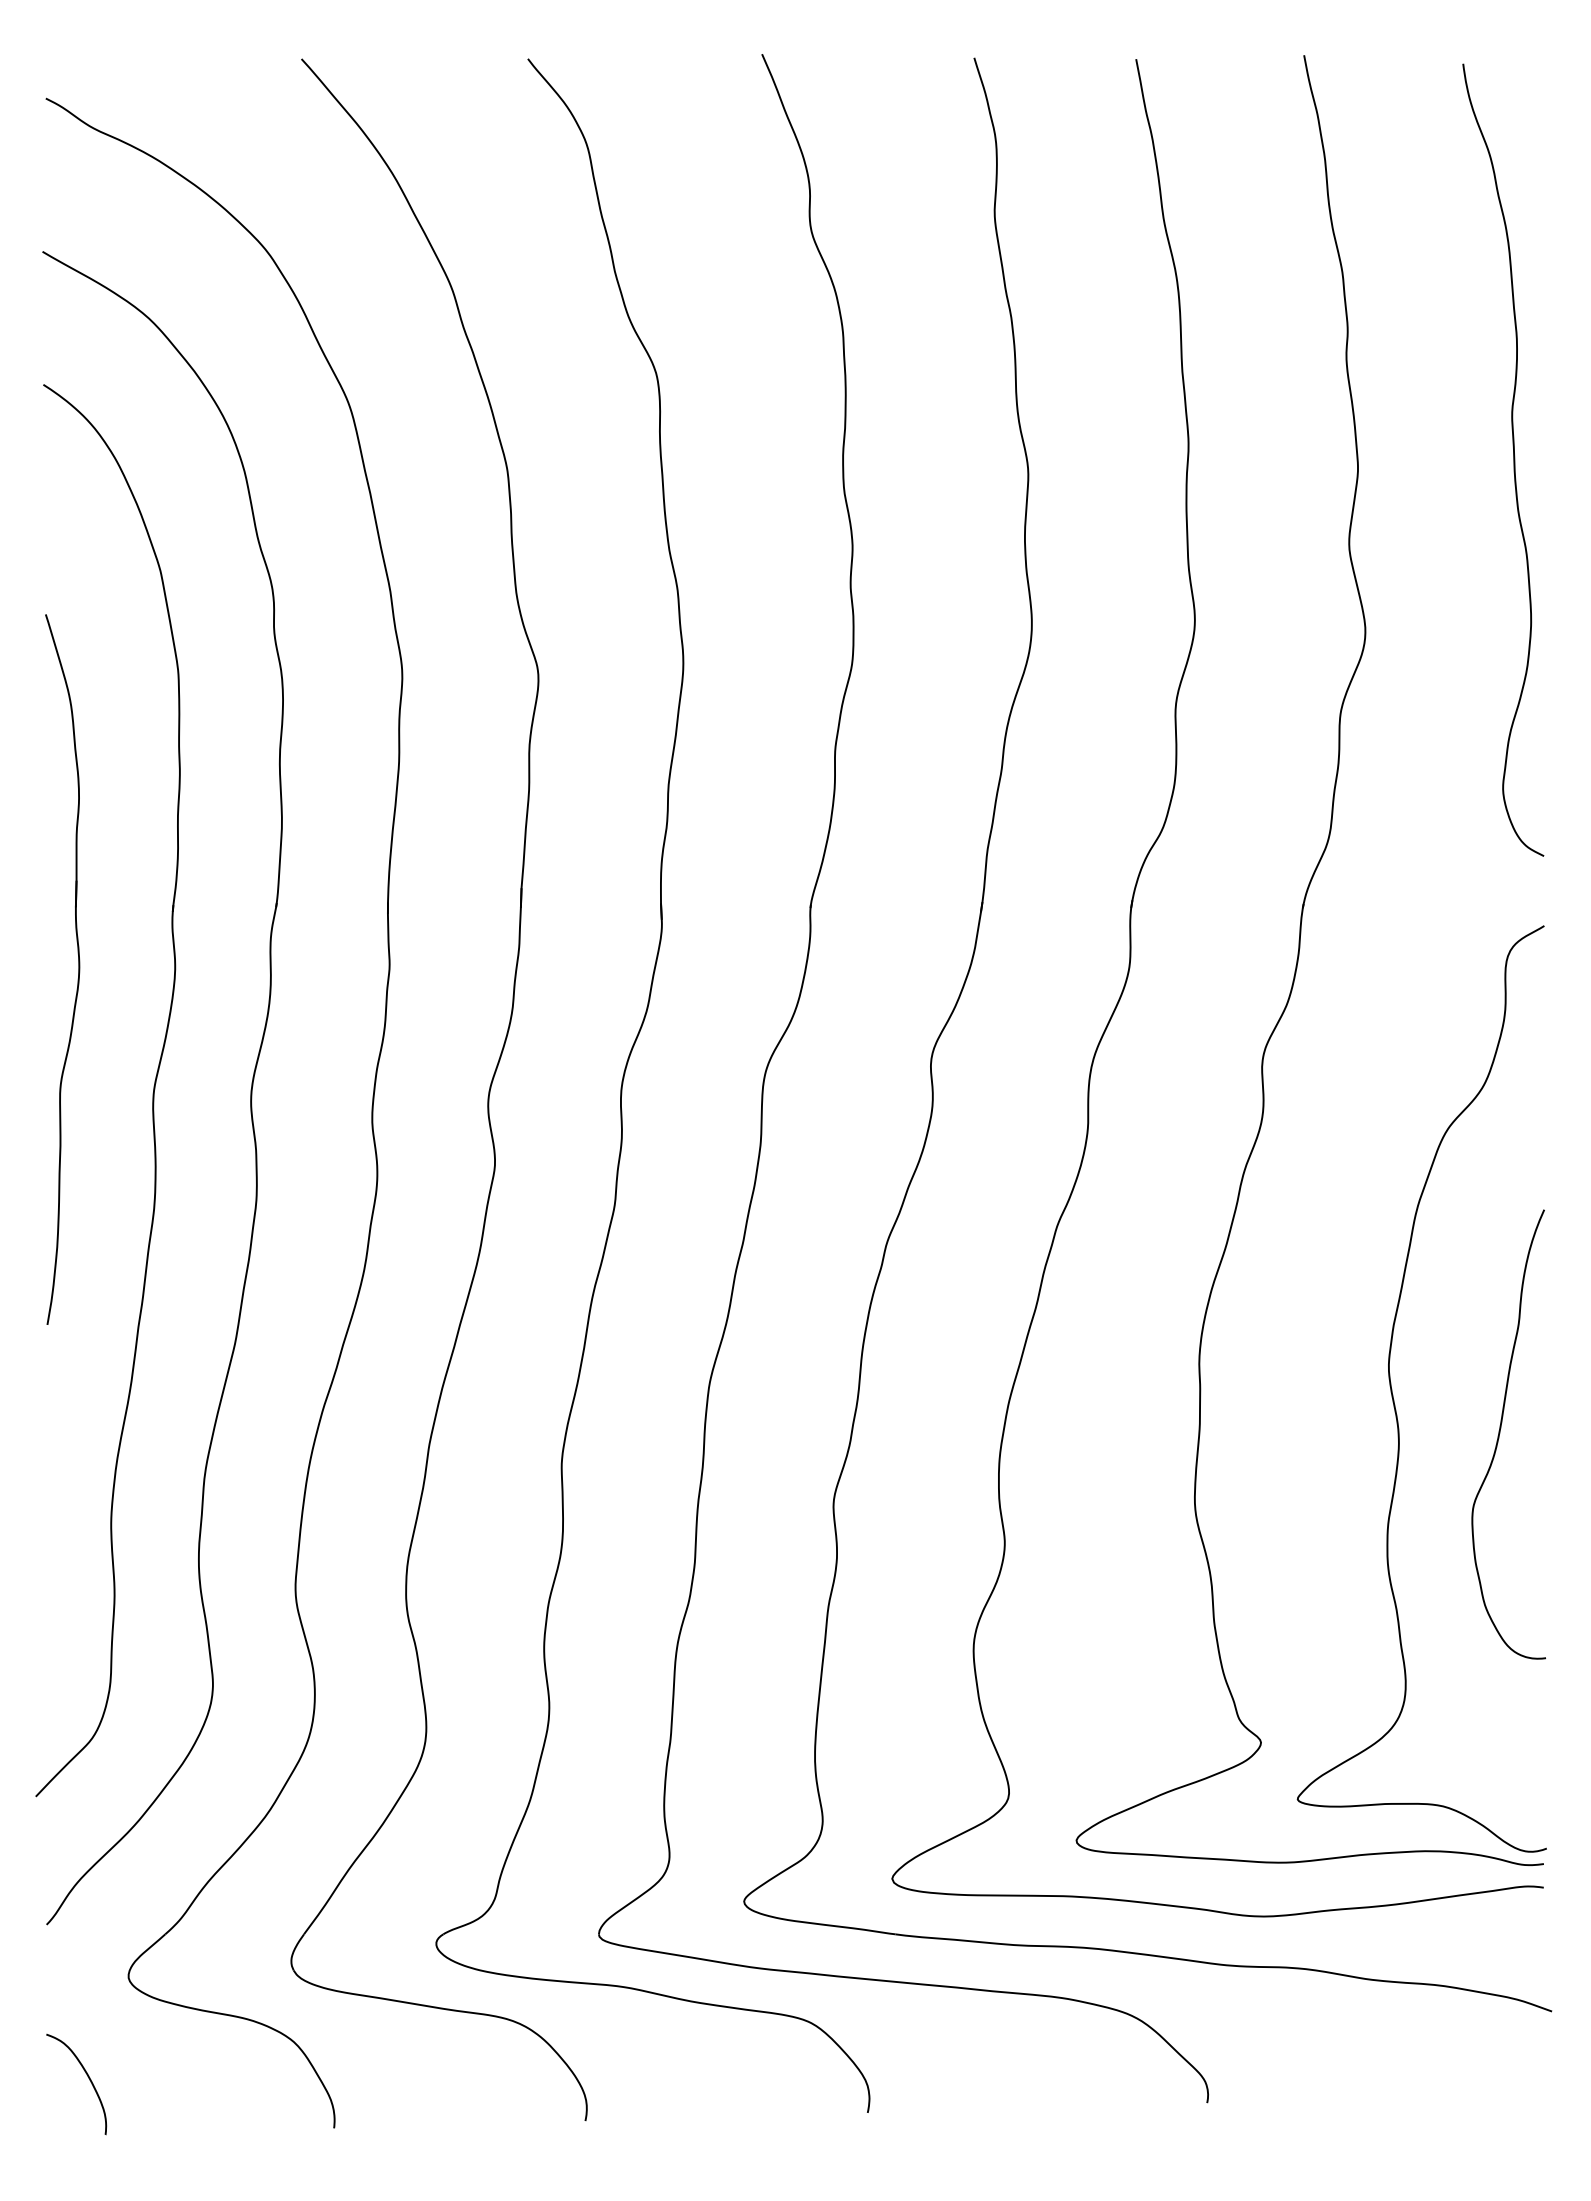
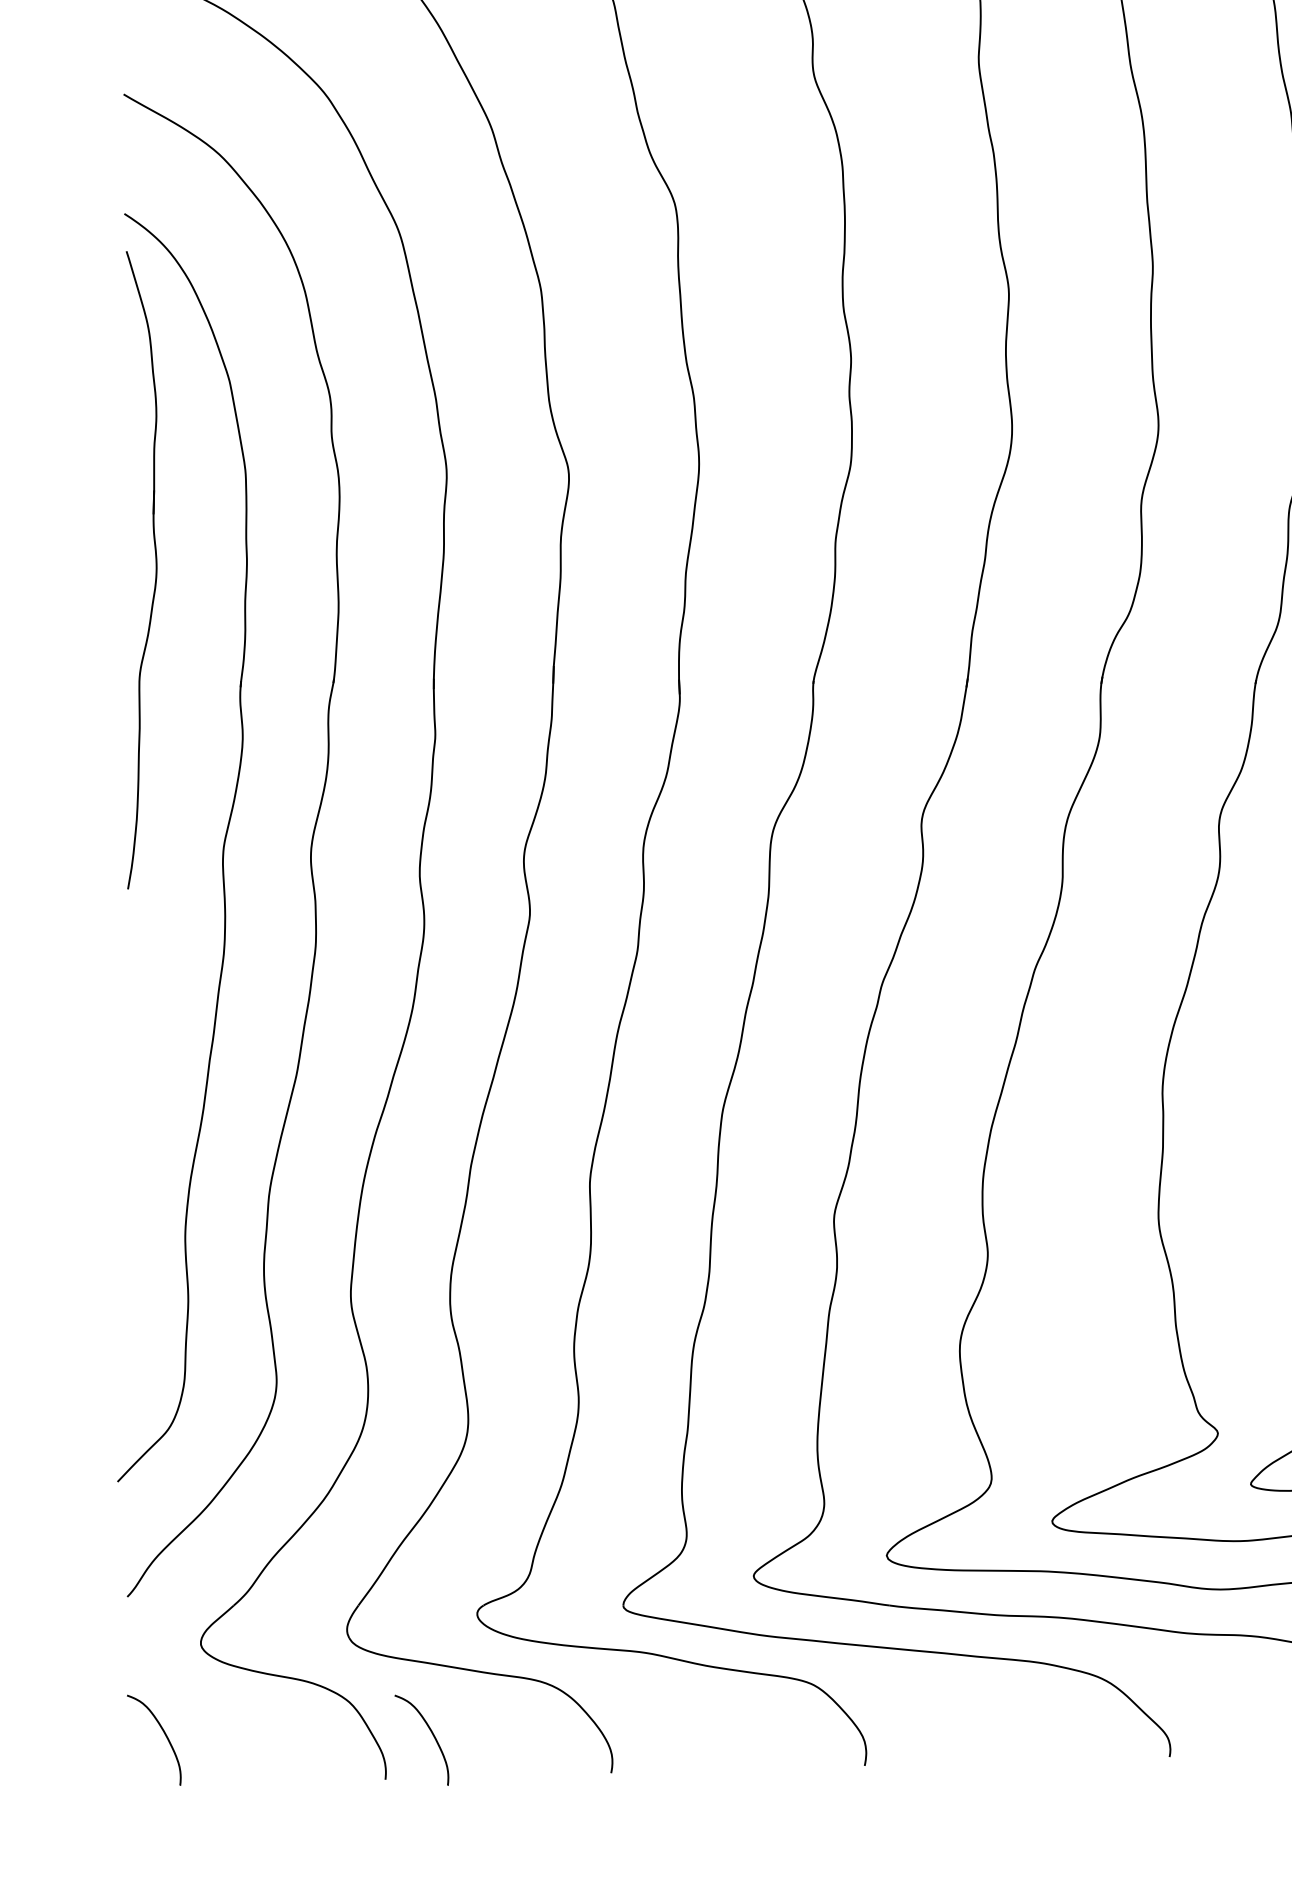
part: (78, 969) -> (155, 570), moved
curve: (386, 2078) -> (432, 1734), added

